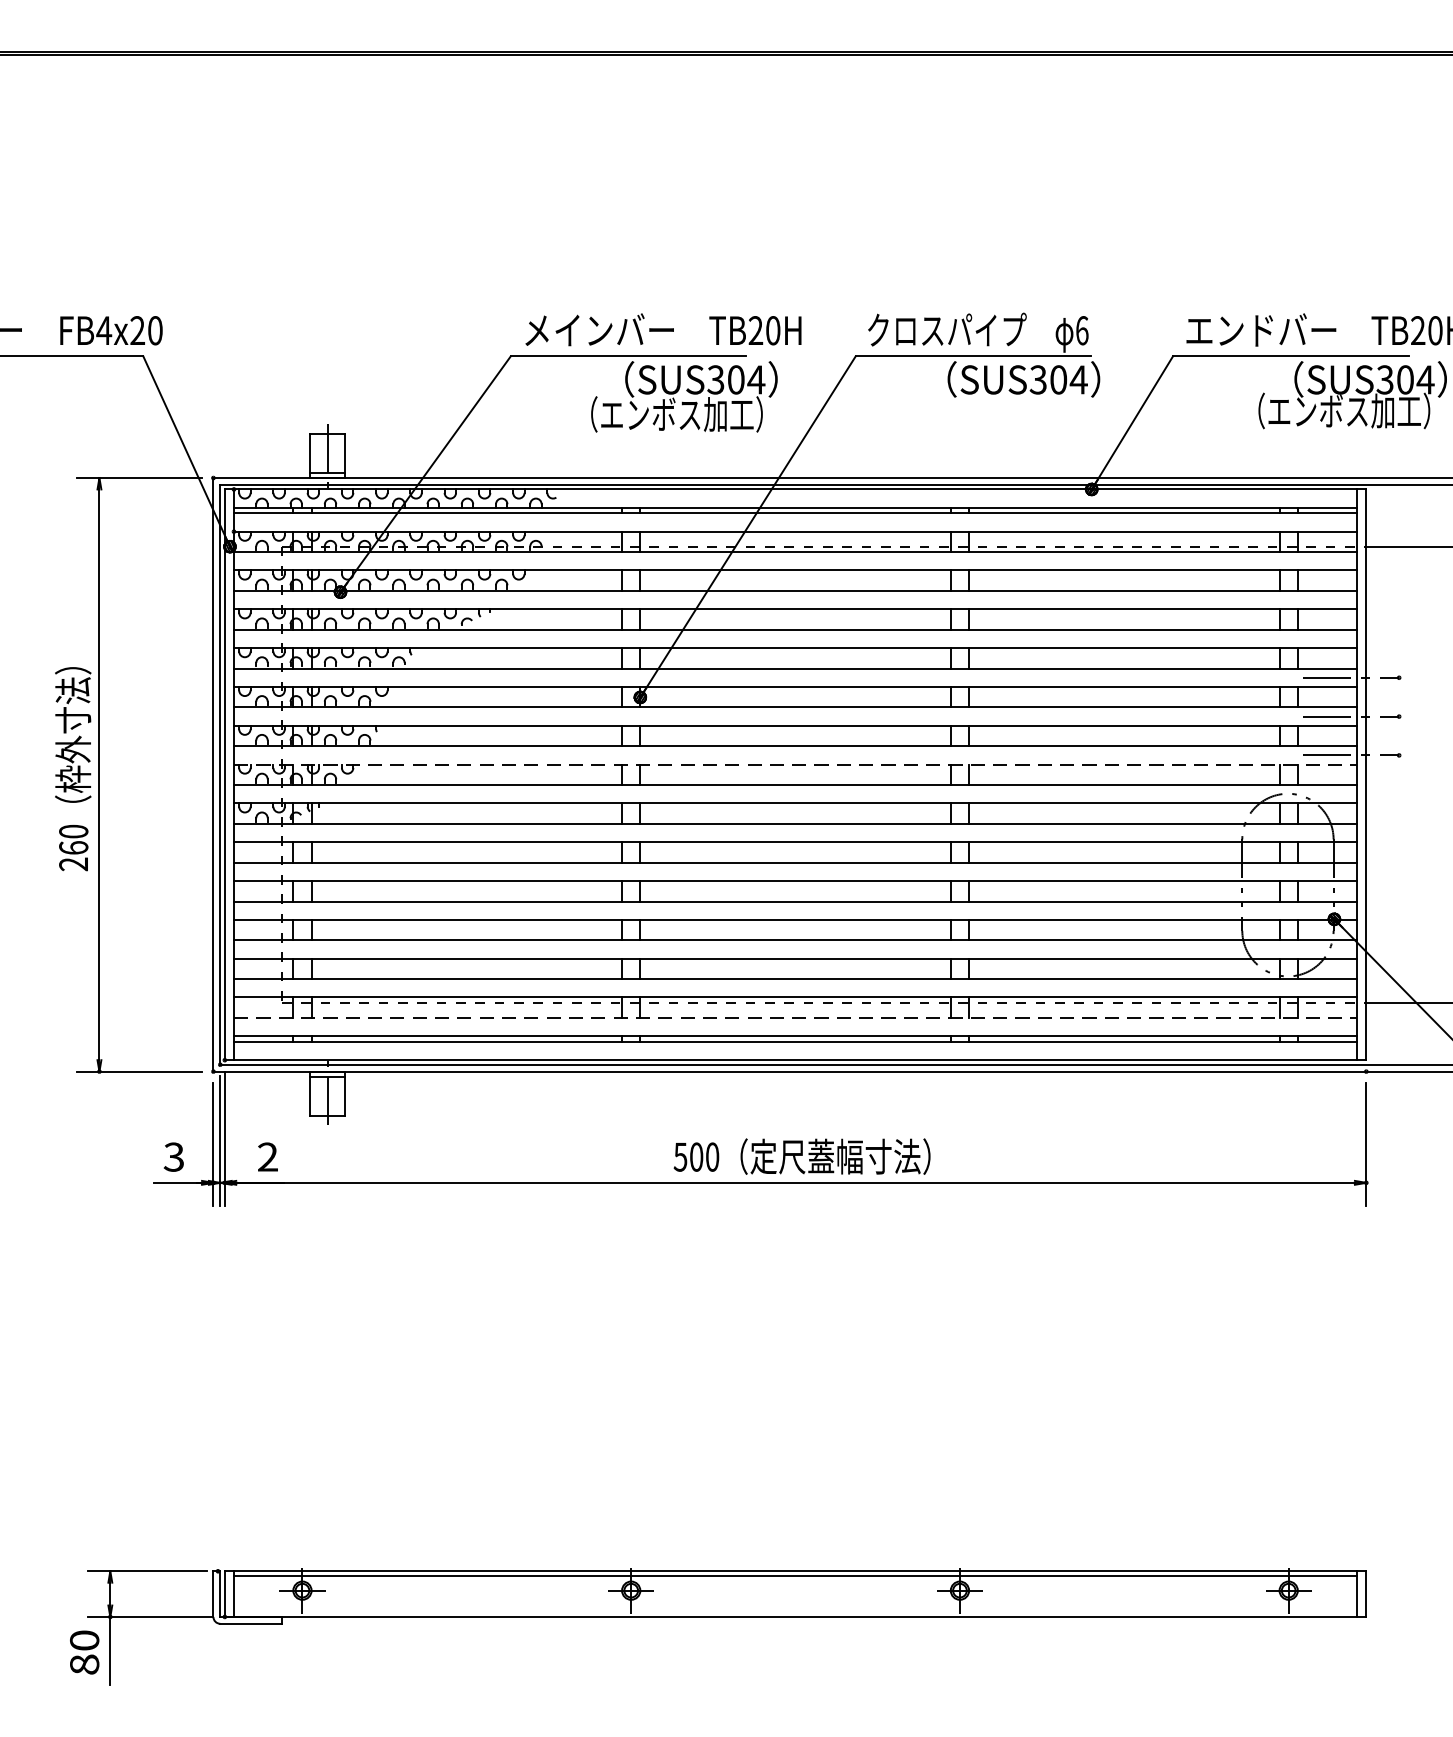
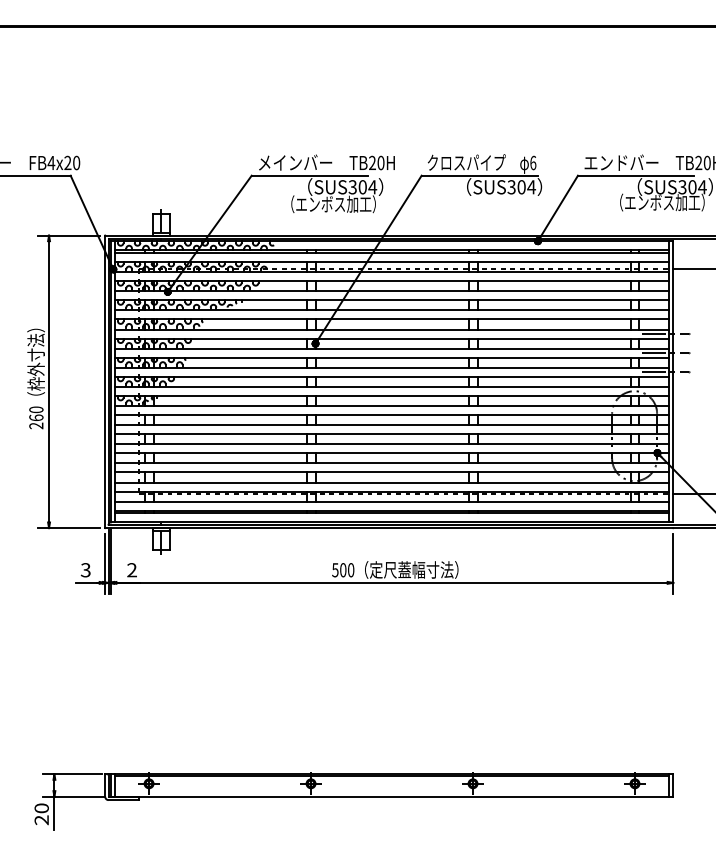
line: (796, 763) -> (392, 376), dashed -> solid
line: (796, 1017) -> (392, 501), dashed -> solid
text: (84, 1665) -> (41, 820), 80 -> 20

